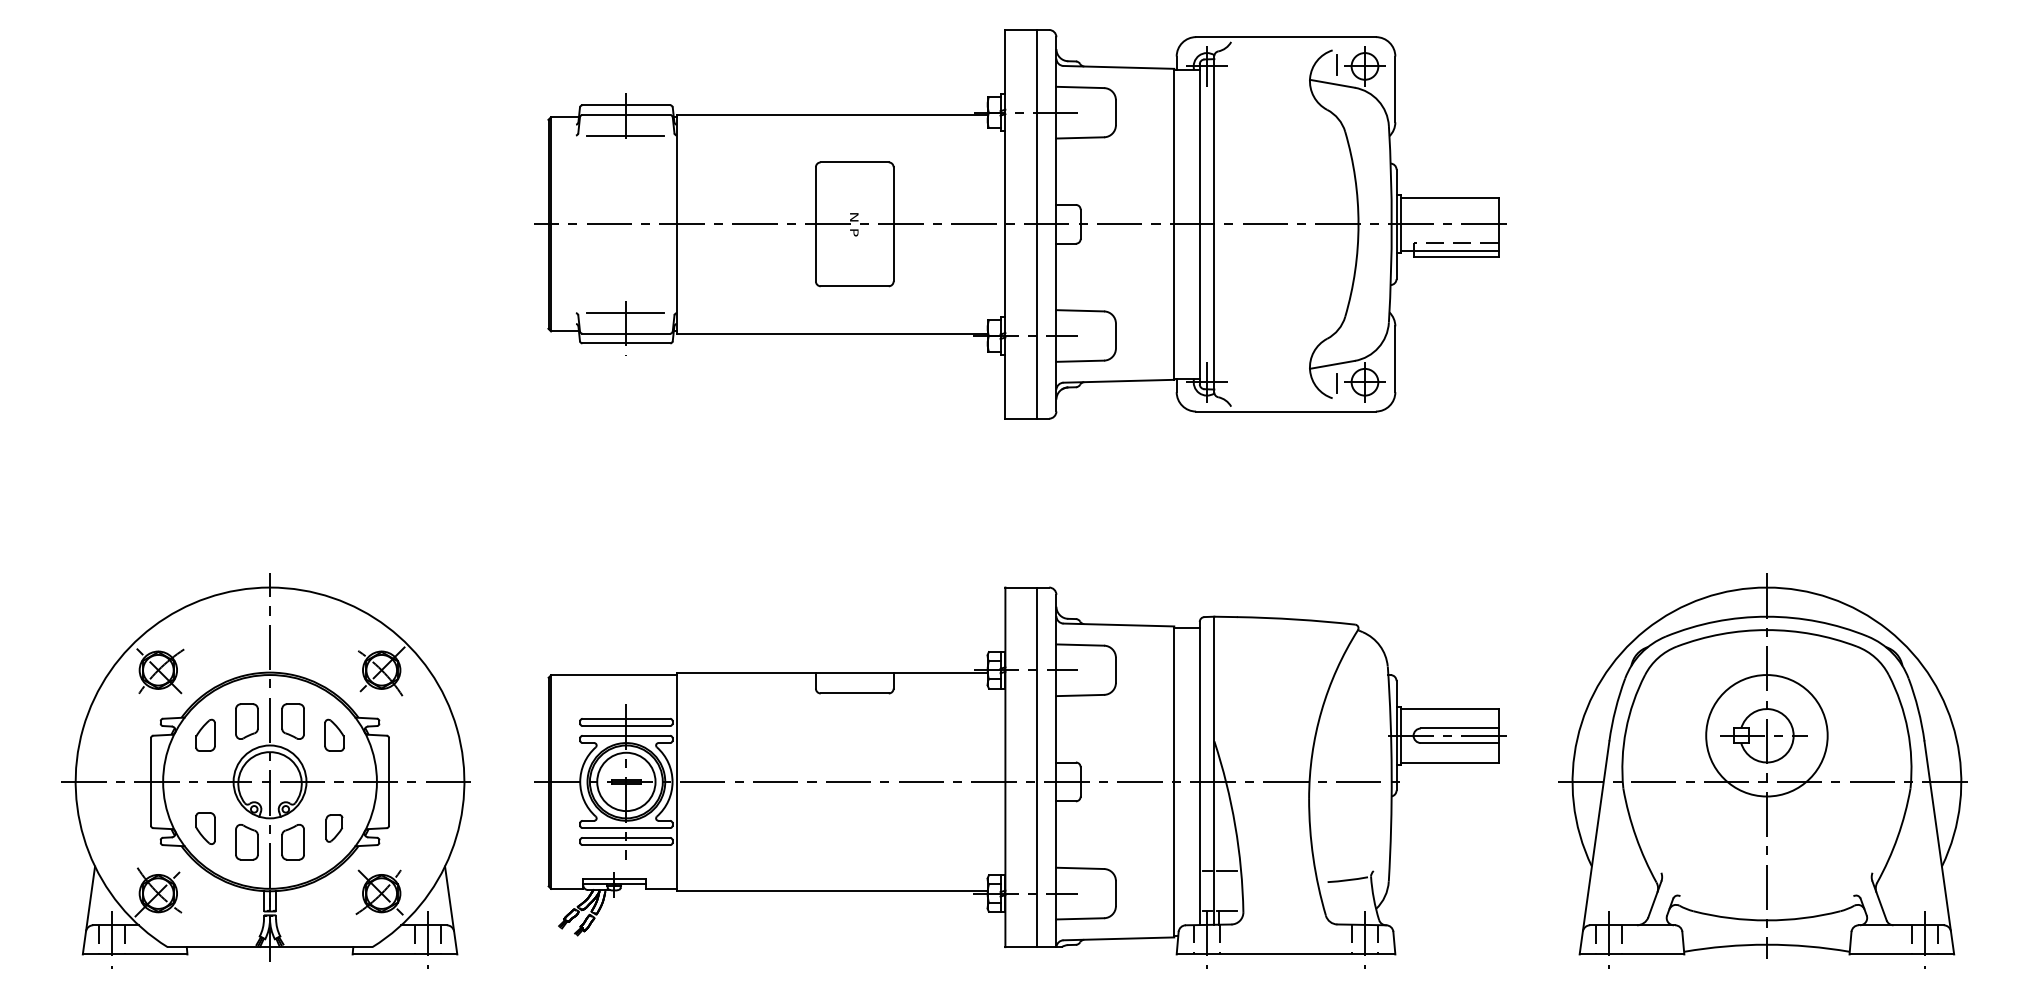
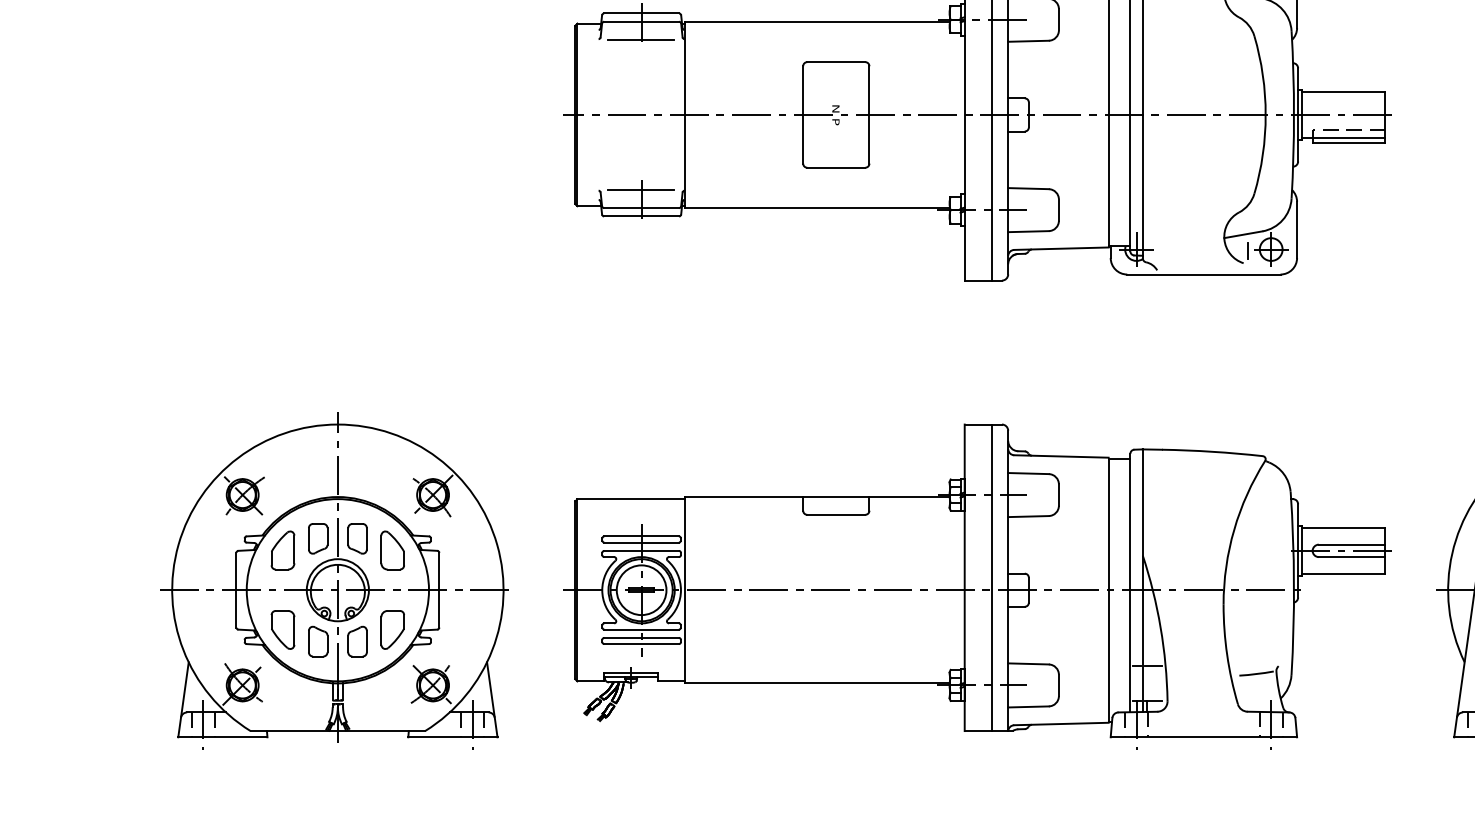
part: (205, 735) -> (282, 550), size x1.43
part: (334, 735) -> (392, 550), size x1.43
part: (205, 828) -> (282, 629), size x1.43
part: (334, 828) -> (392, 629), size x1.67

